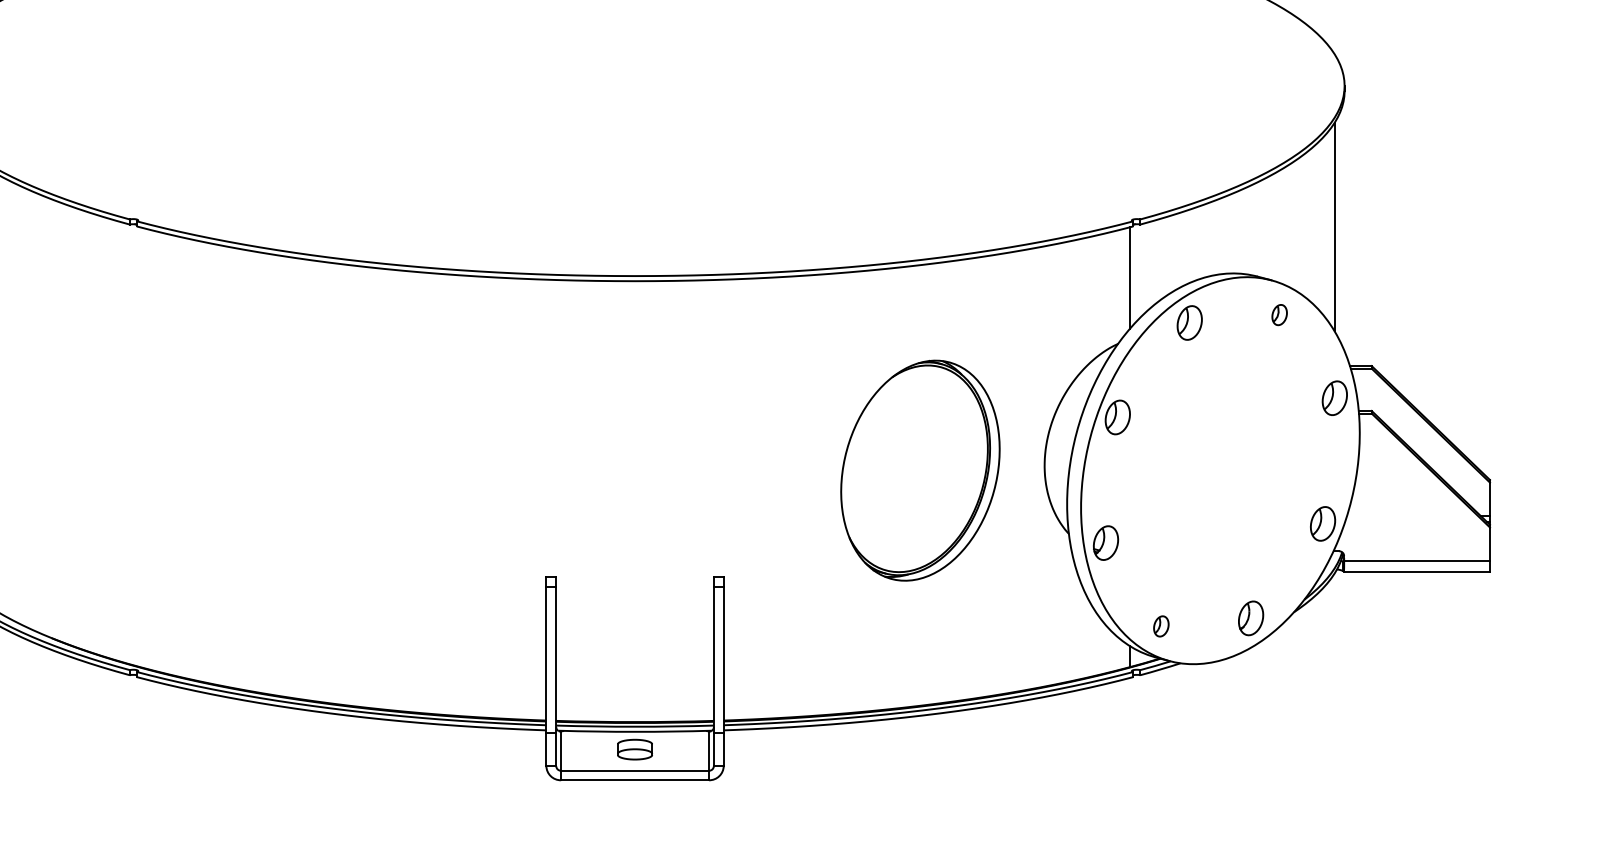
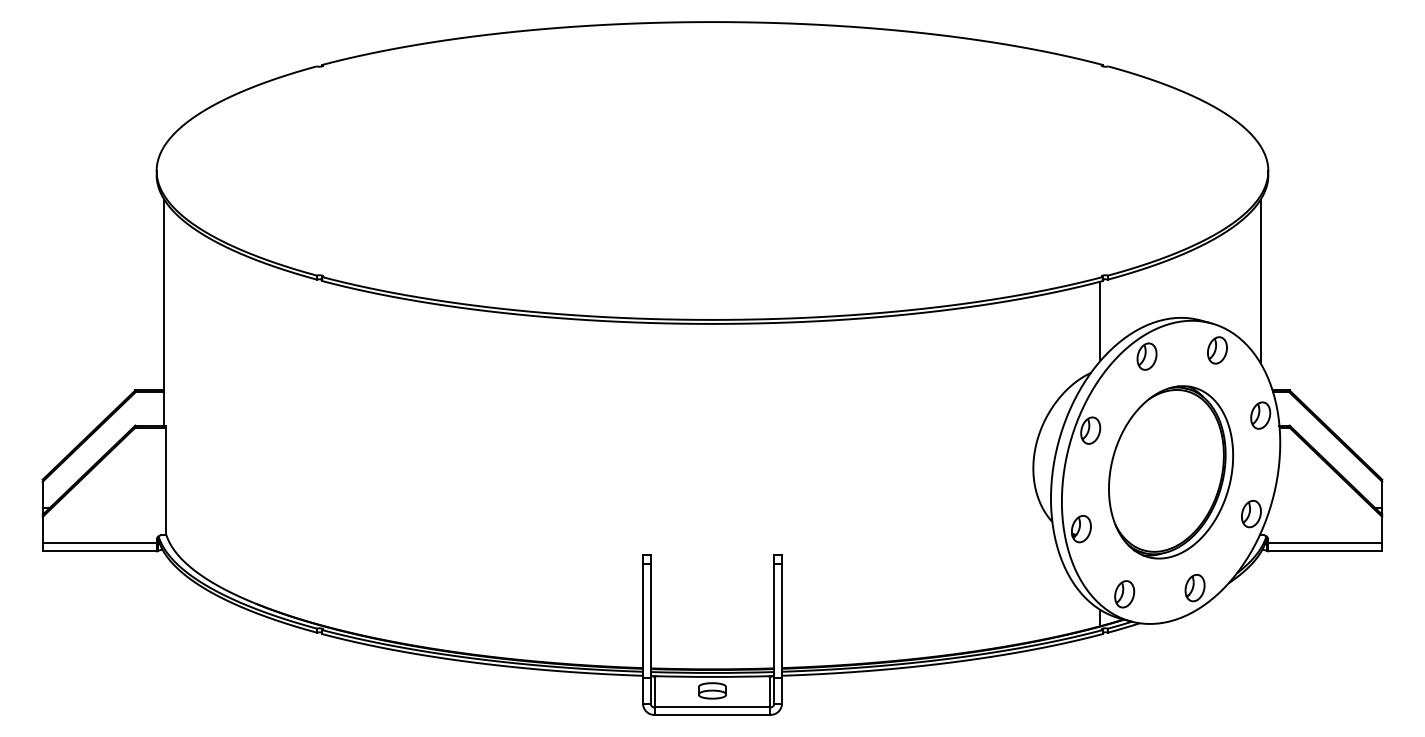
part: (1279, 315) -> (1217, 350), size x1.67
part: (921, 470) -> (1171, 472), moved
part: (1160, 626) -> (1124, 594), size x1.67

